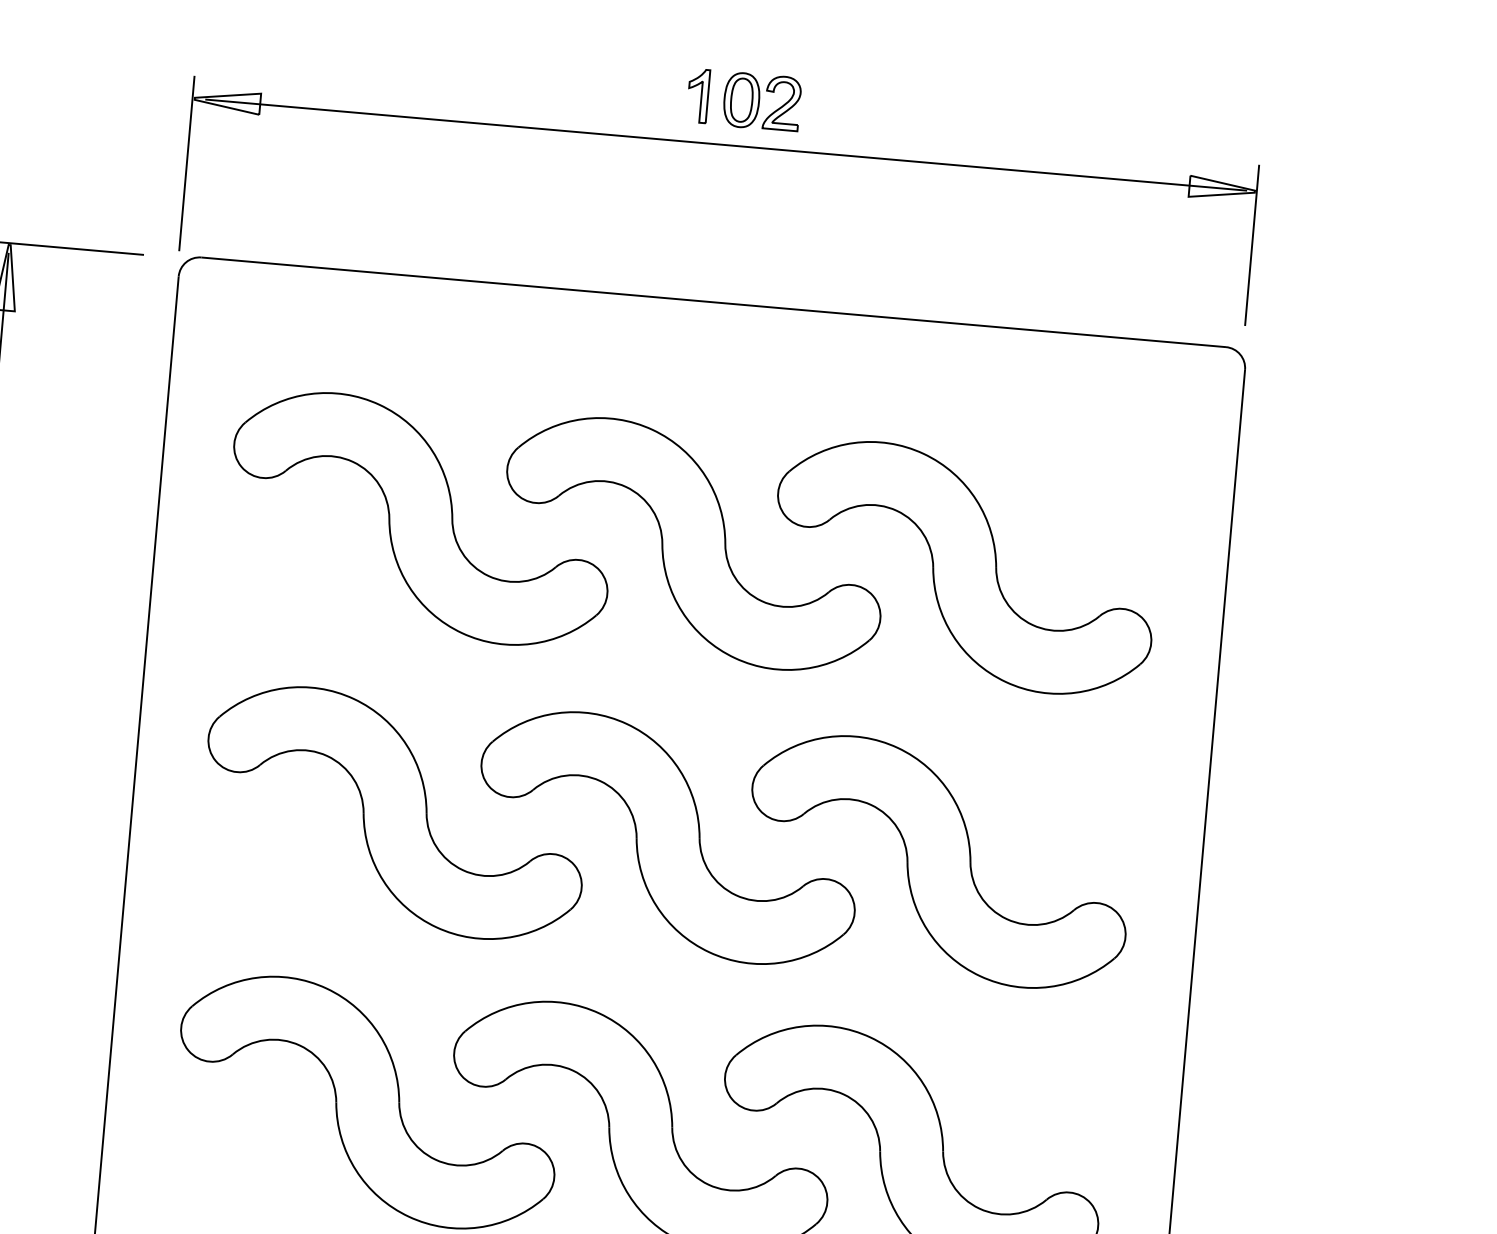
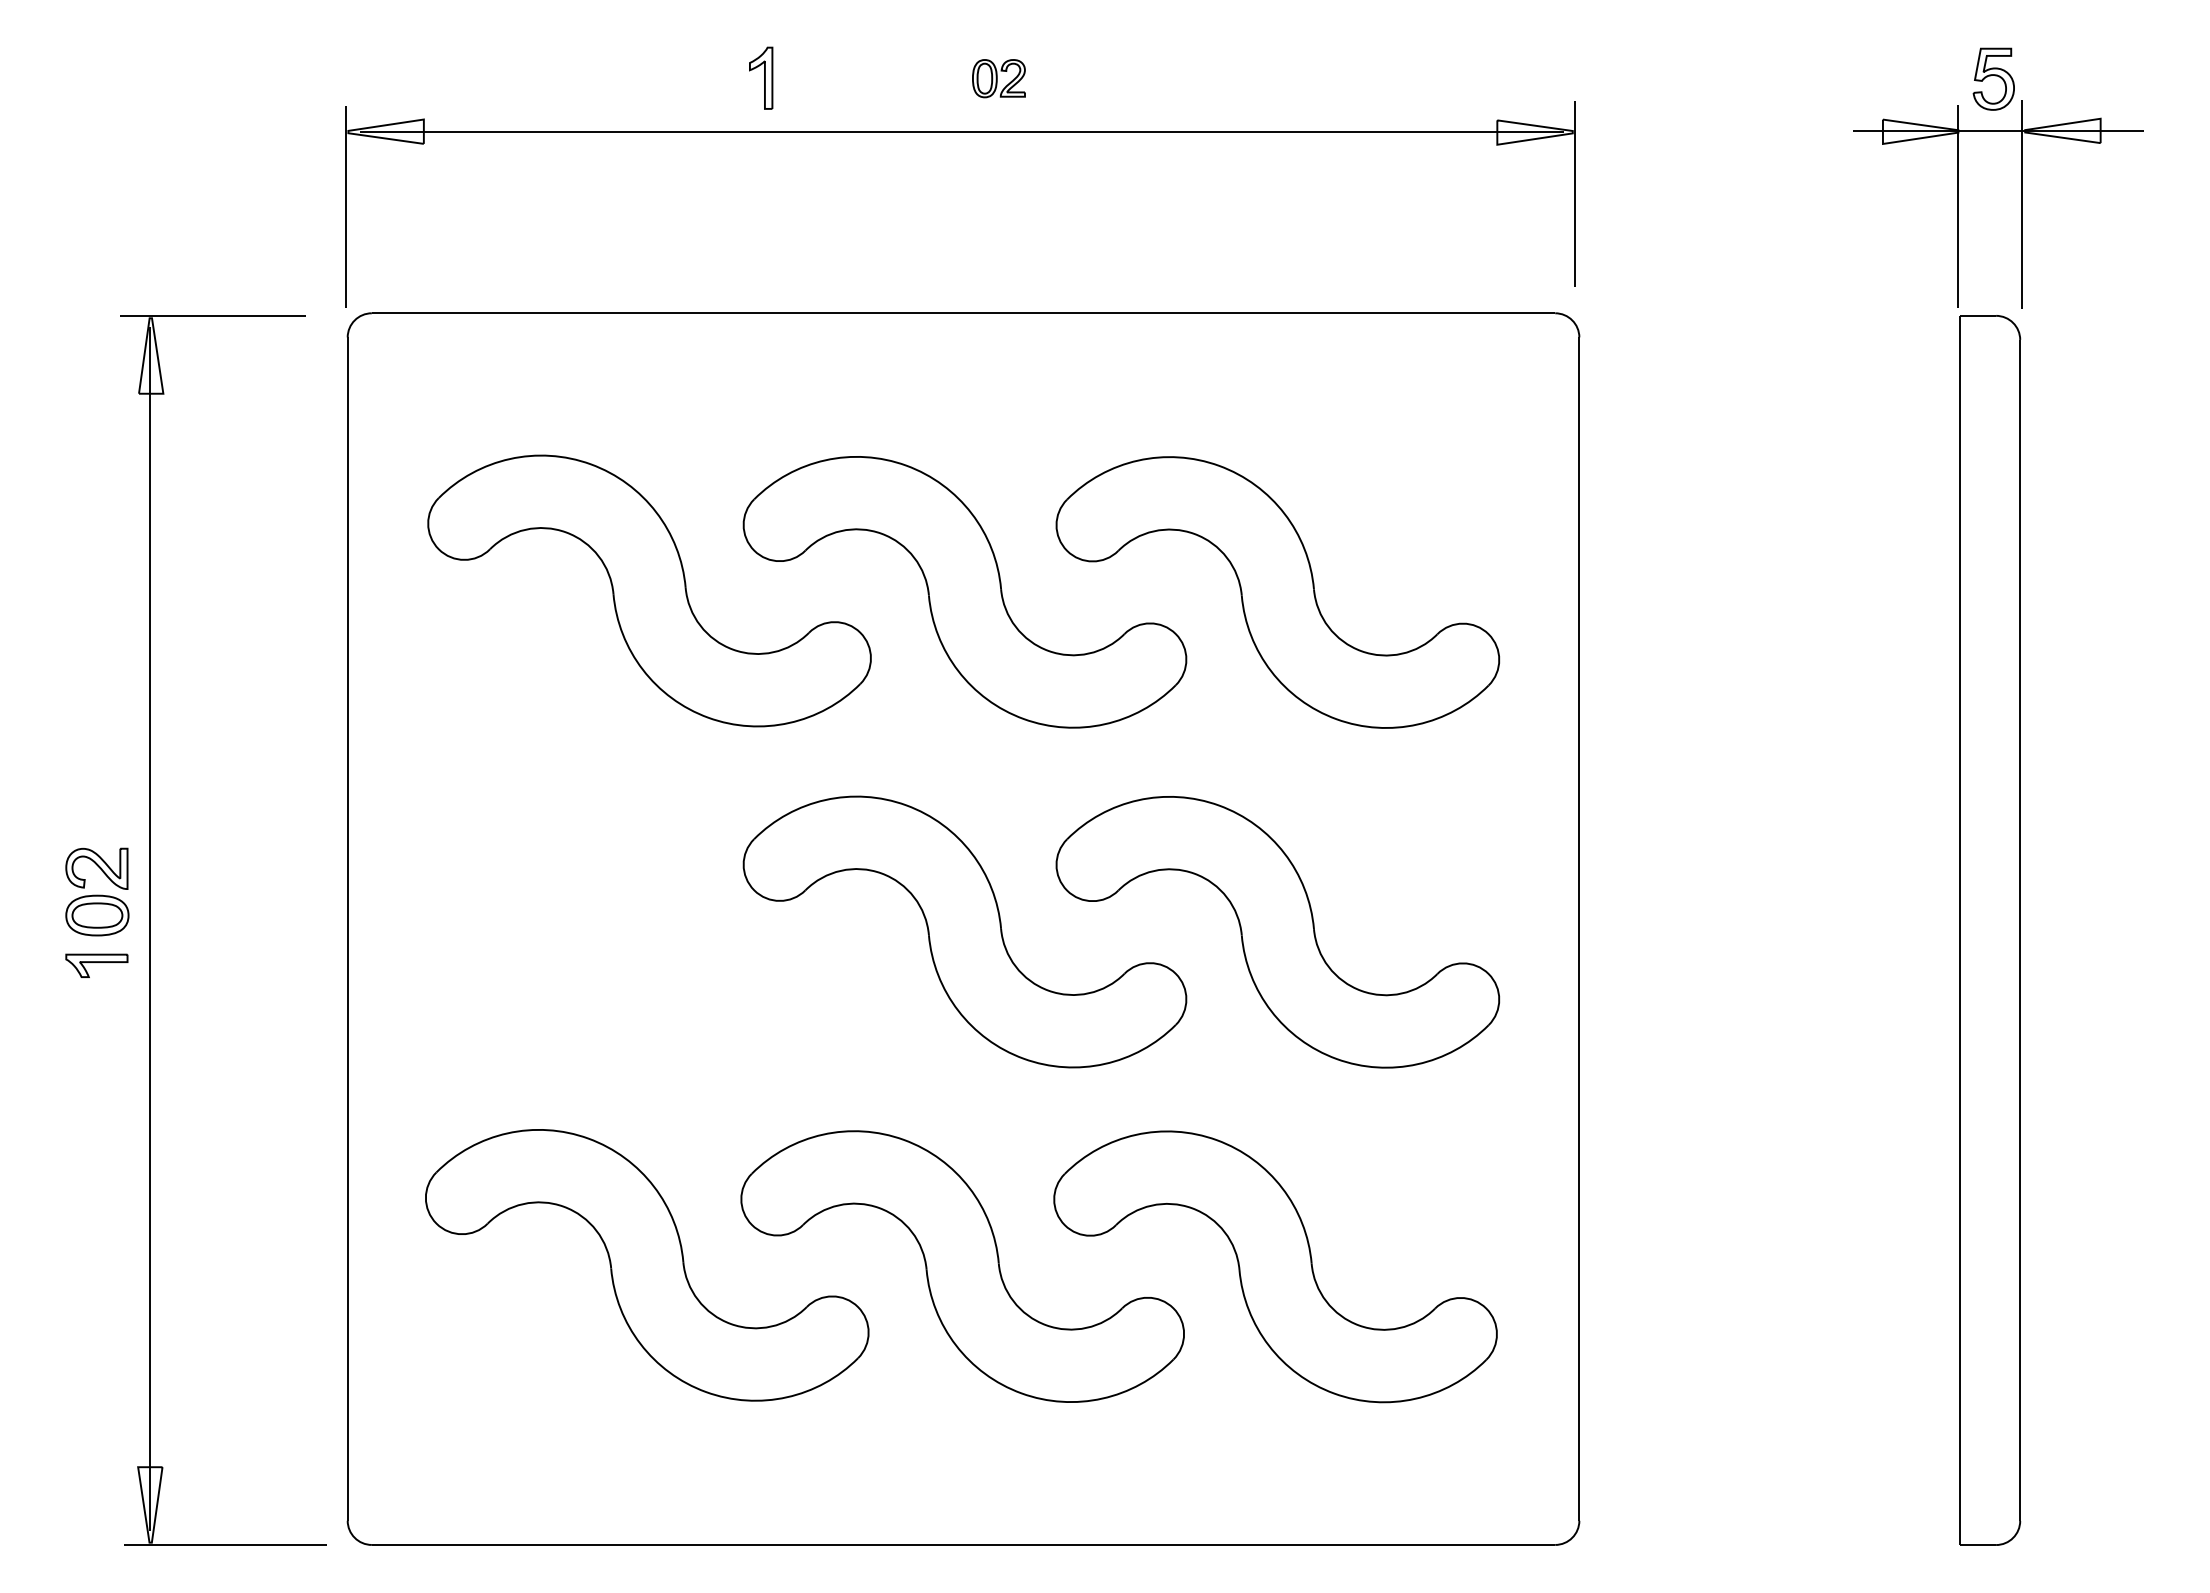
part: (698, 95) -> (761, 77), moved
part: (761, 101) -> (998, 78), size x0.6
part: (395, 812) -> (649, 930), removed

